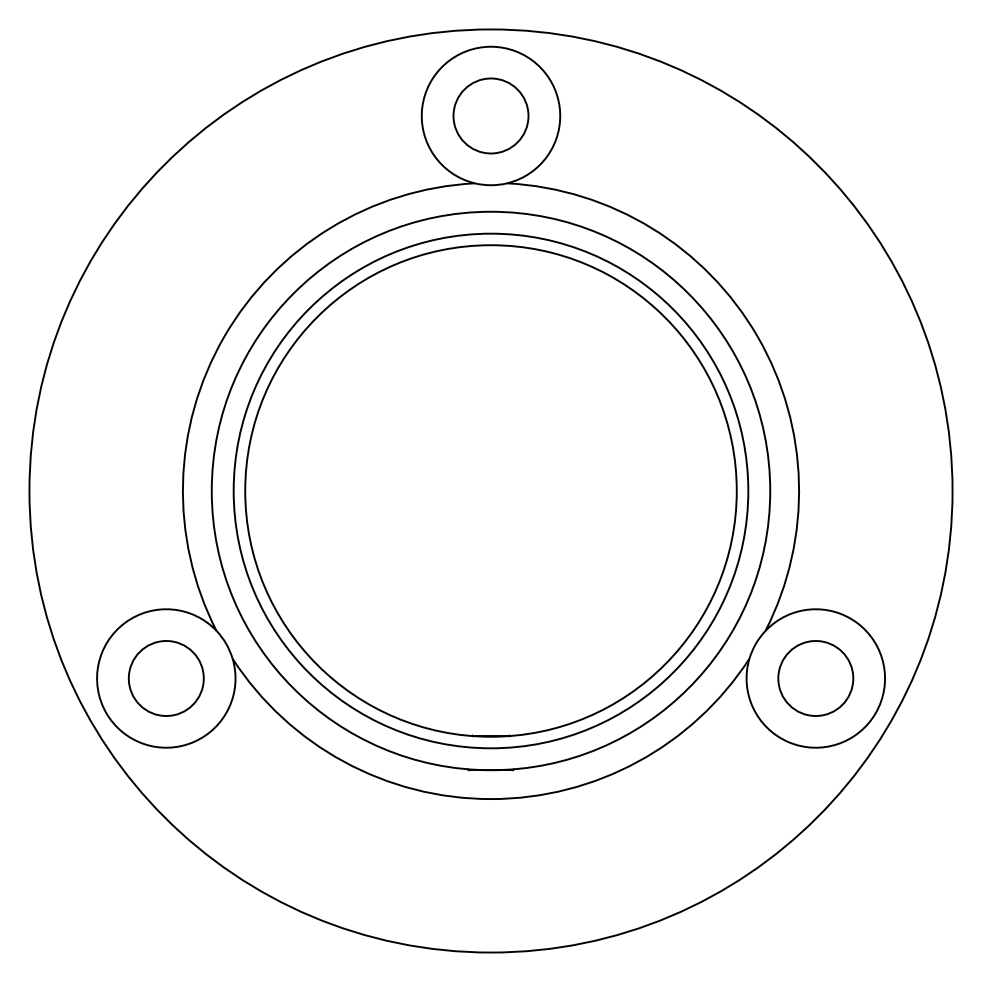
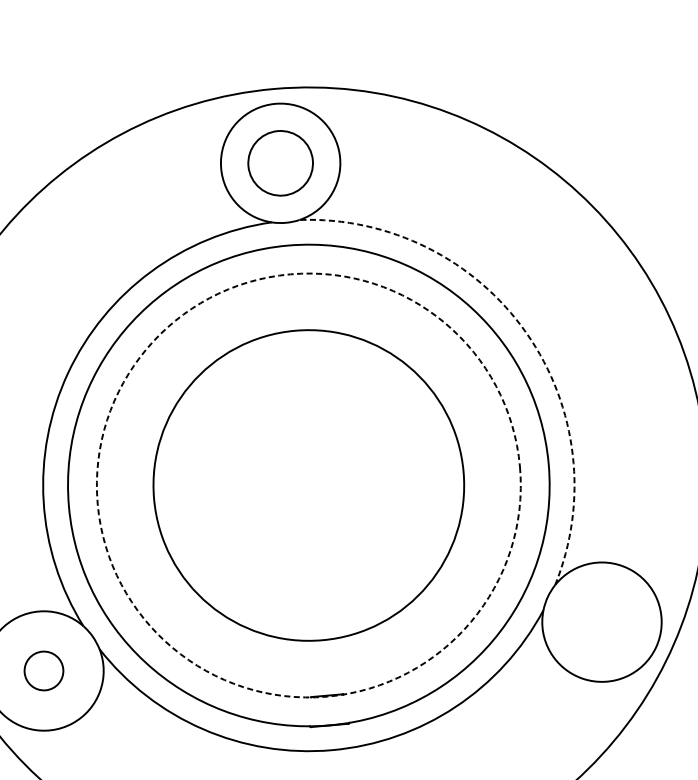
arc: (757, 336) -> (526, 332), solid -> dashed
circle: (490, 490) -> (308, 485), size x0.7
circle: (490, 490) -> (308, 485), solid -> dashed
circle: (165, 678) -> (43, 671), size x0.6
circle: (815, 678) -> (601, 622), removed

